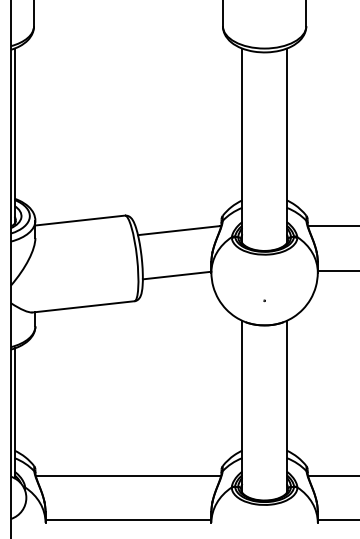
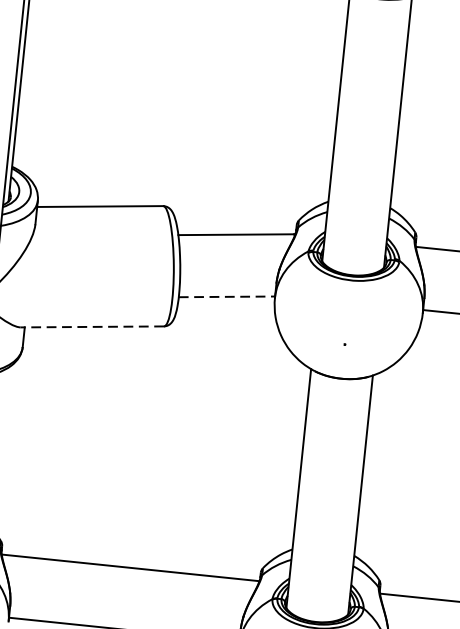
line: (177, 275) -> (227, 296), solid -> dashed
line: (82, 306) -> (91, 326), solid -> dashed

